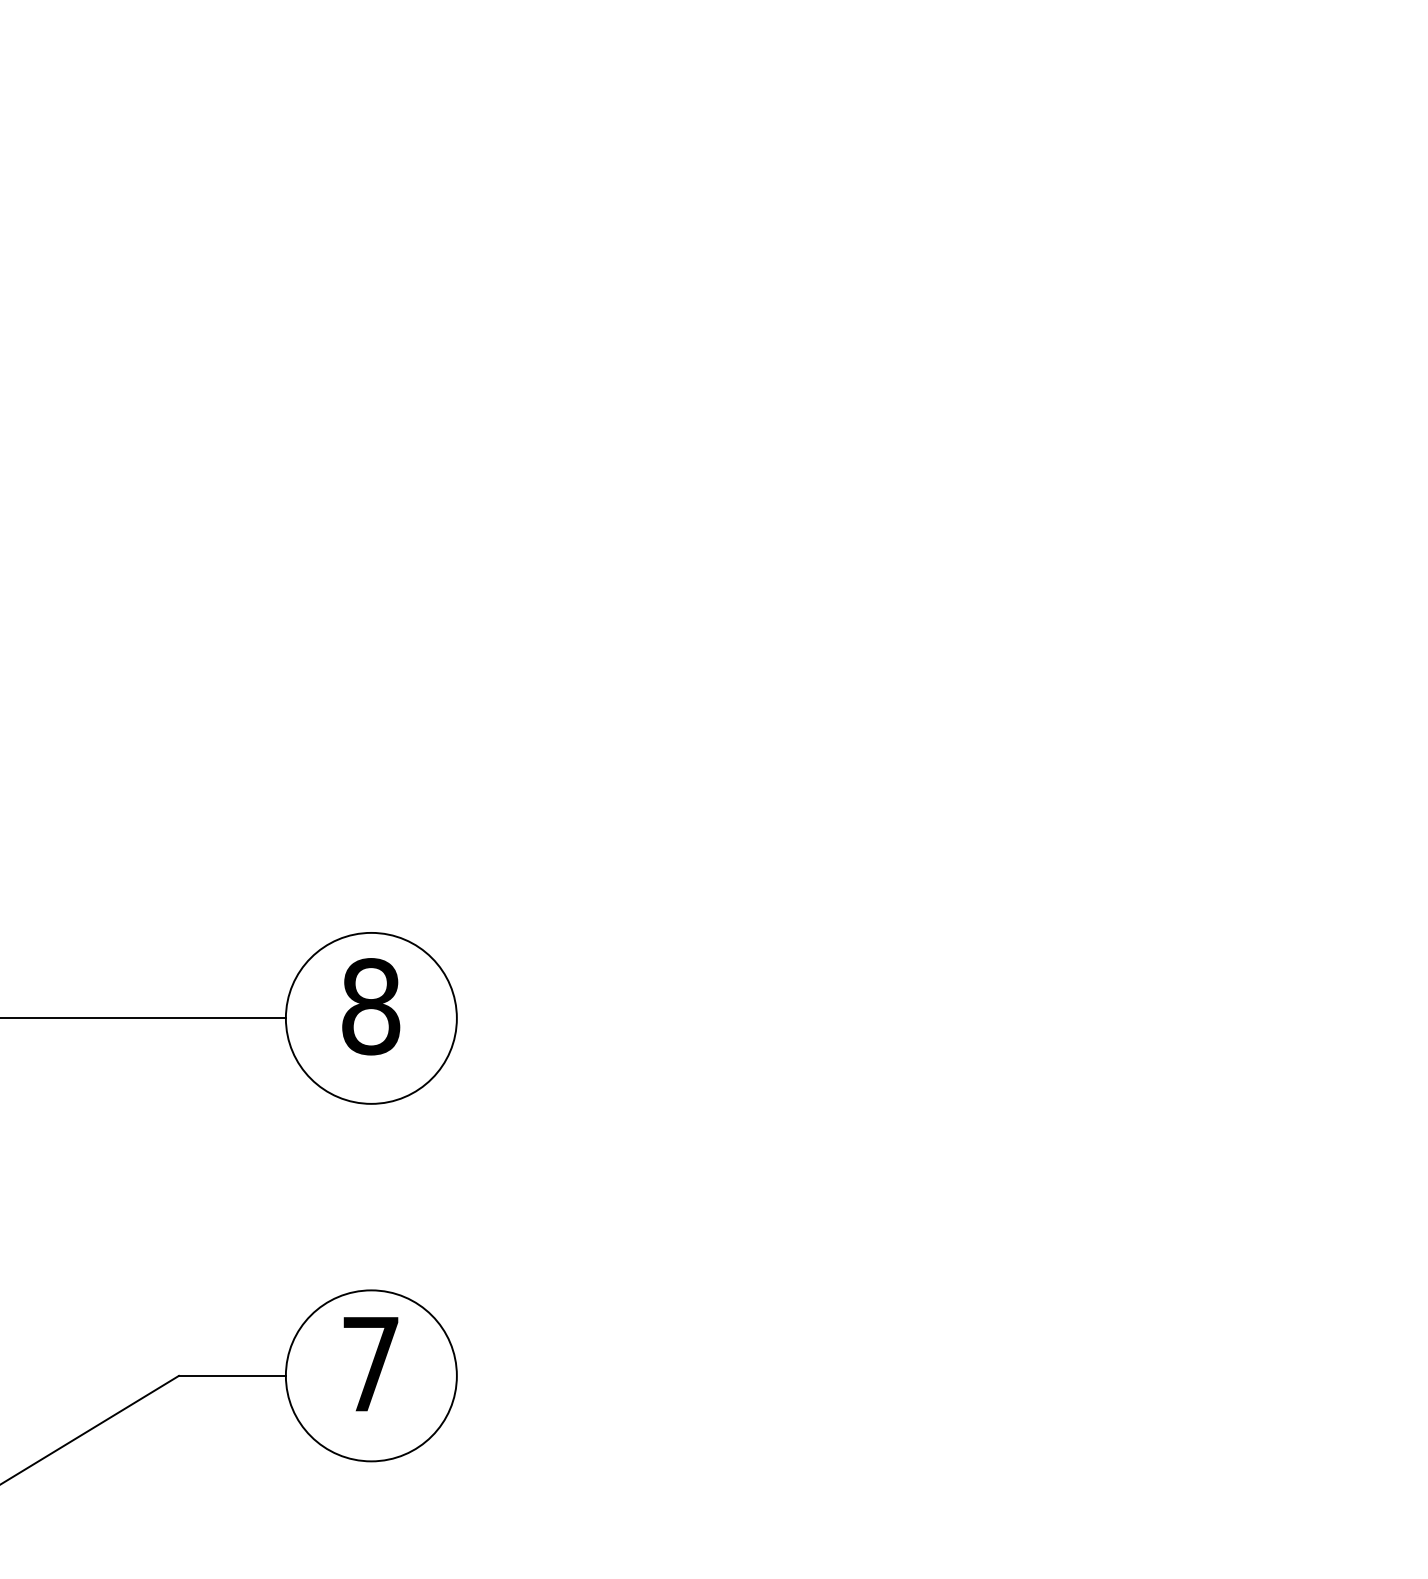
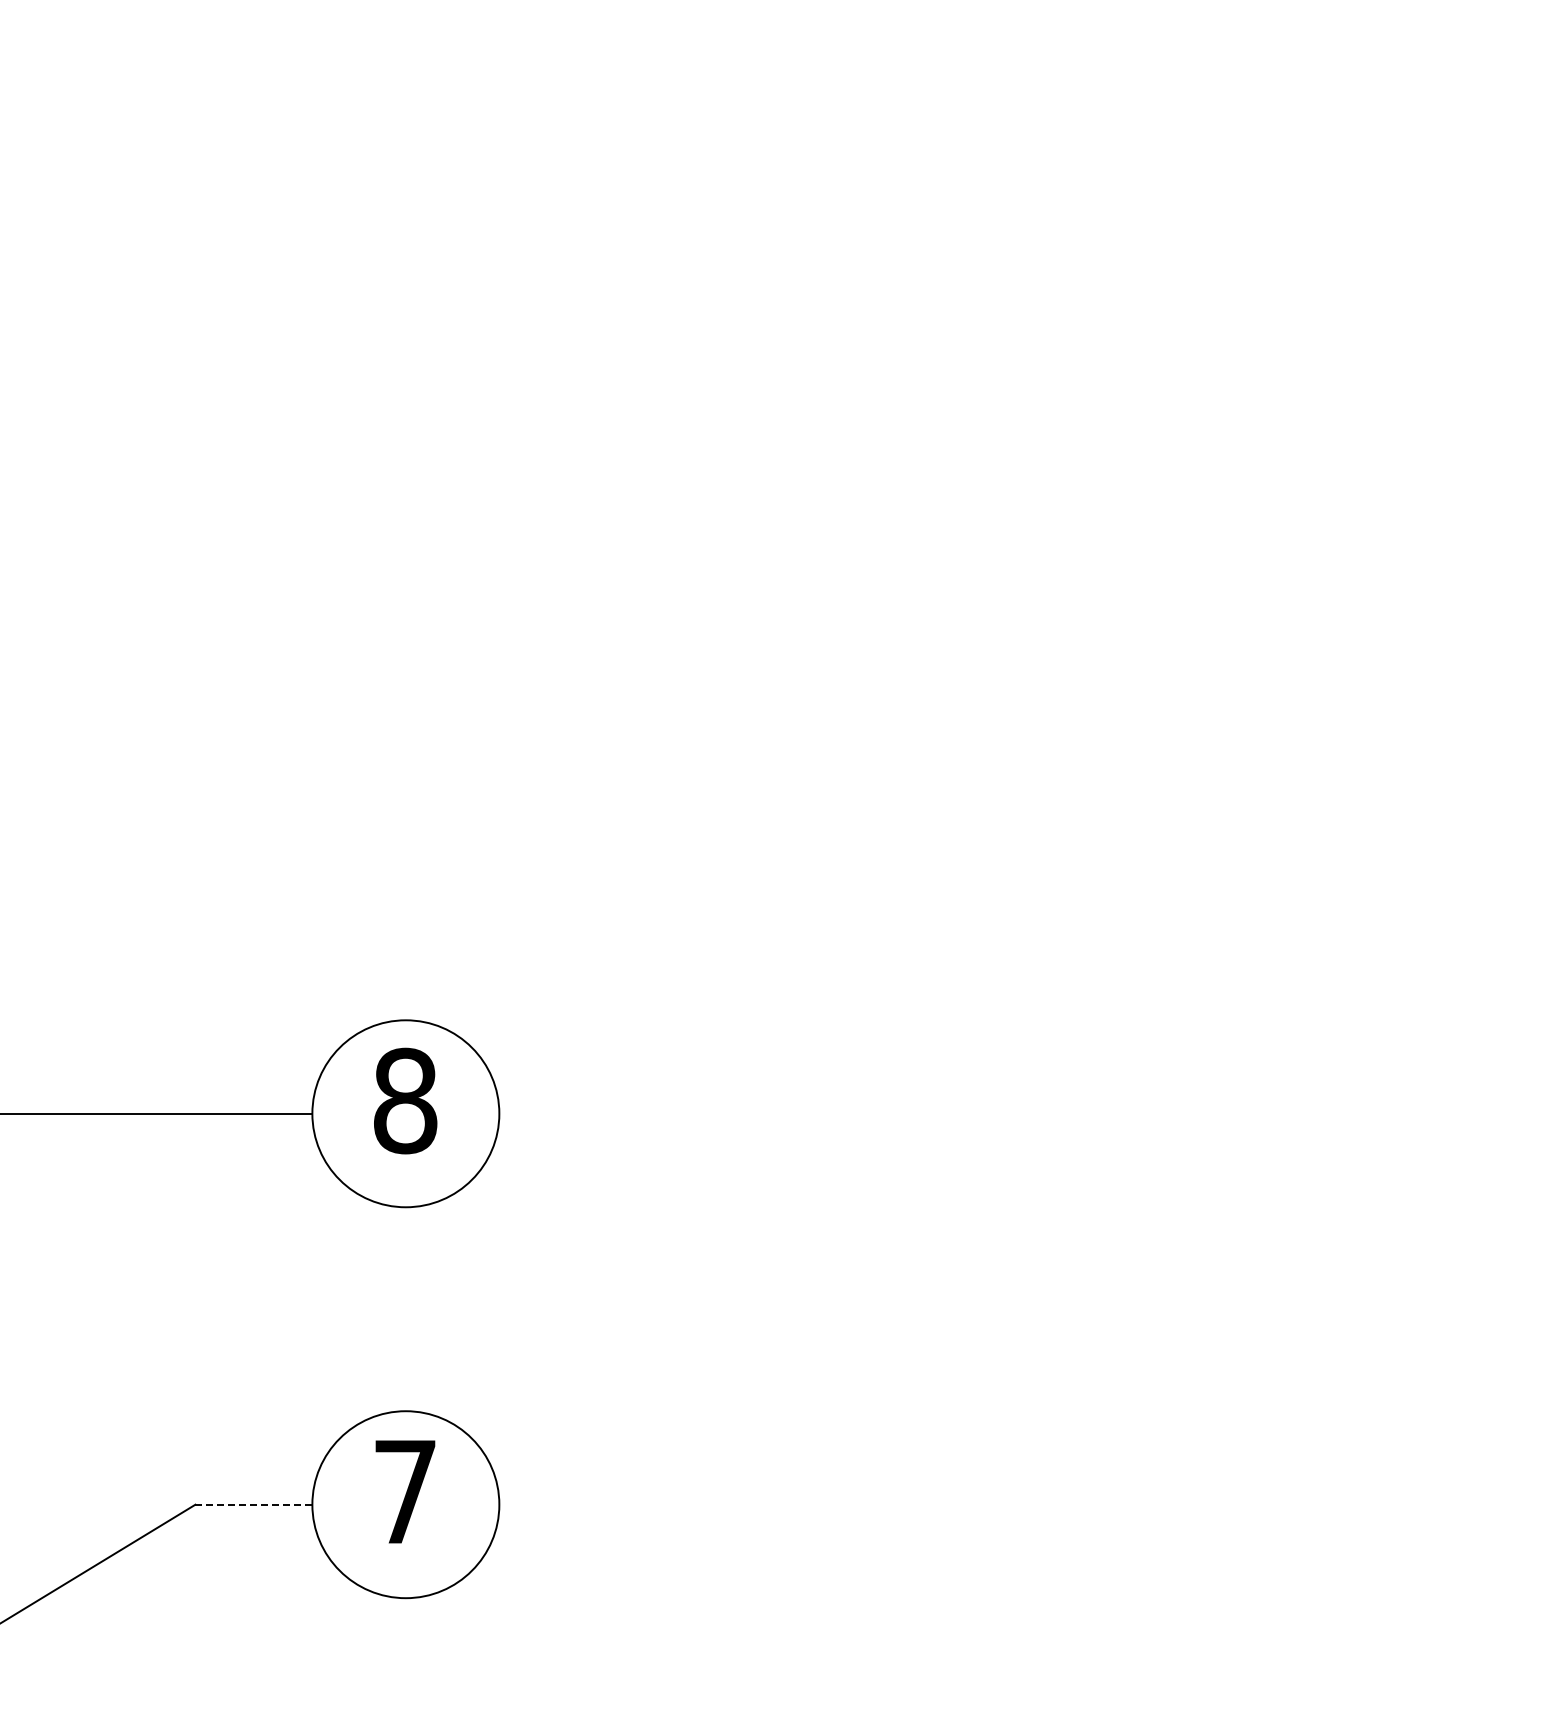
line: (232, 1375) -> (253, 1504), solid -> dashed

